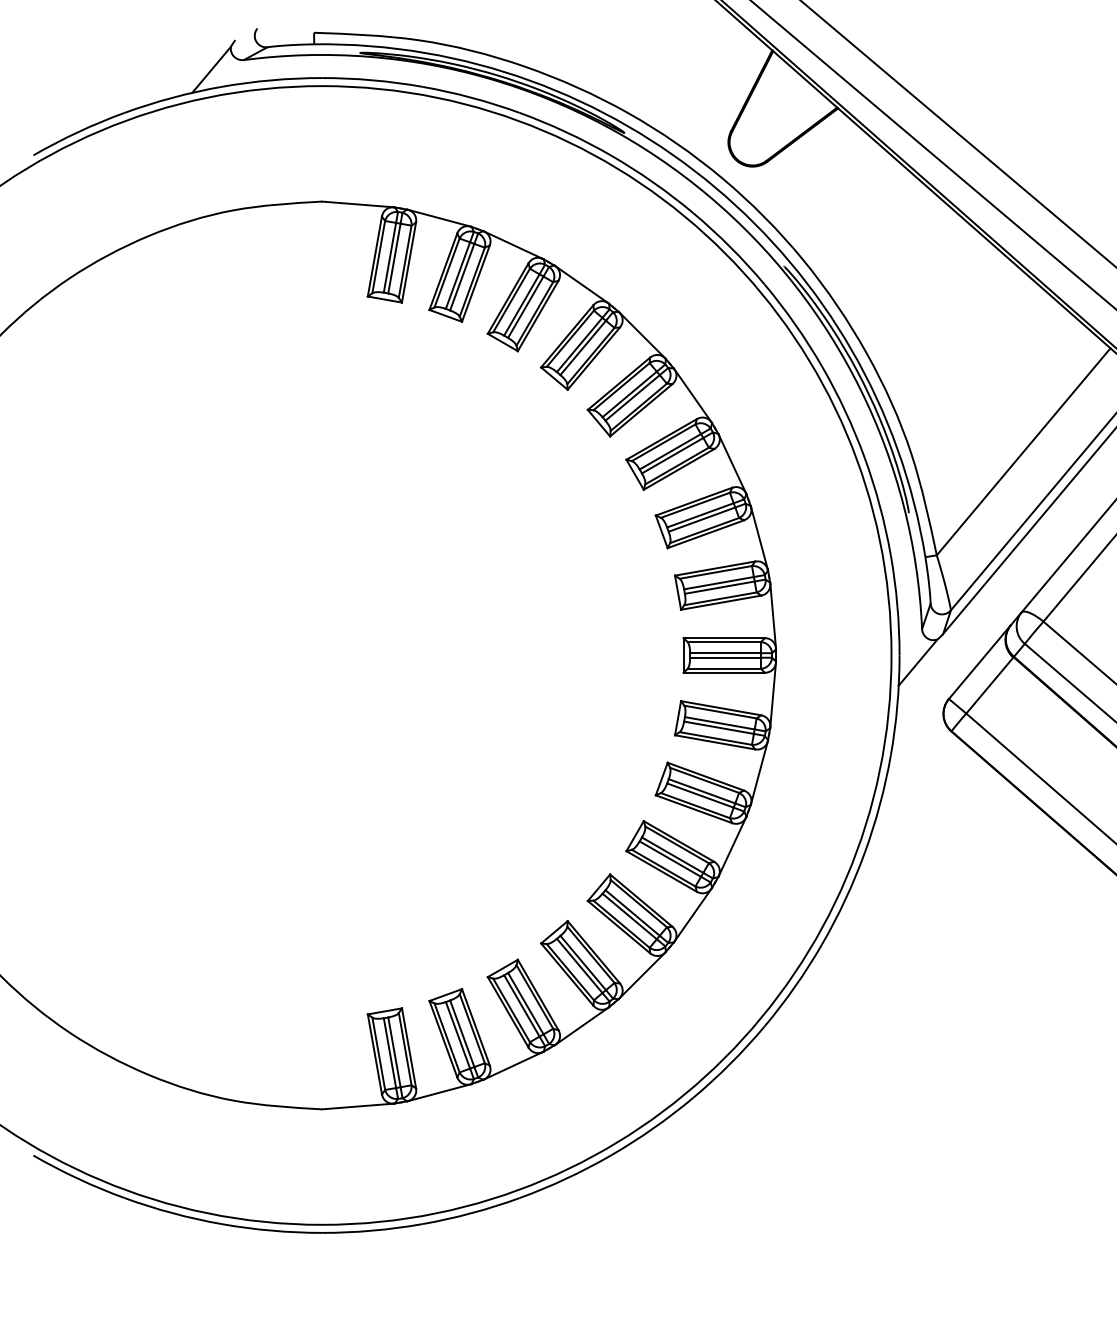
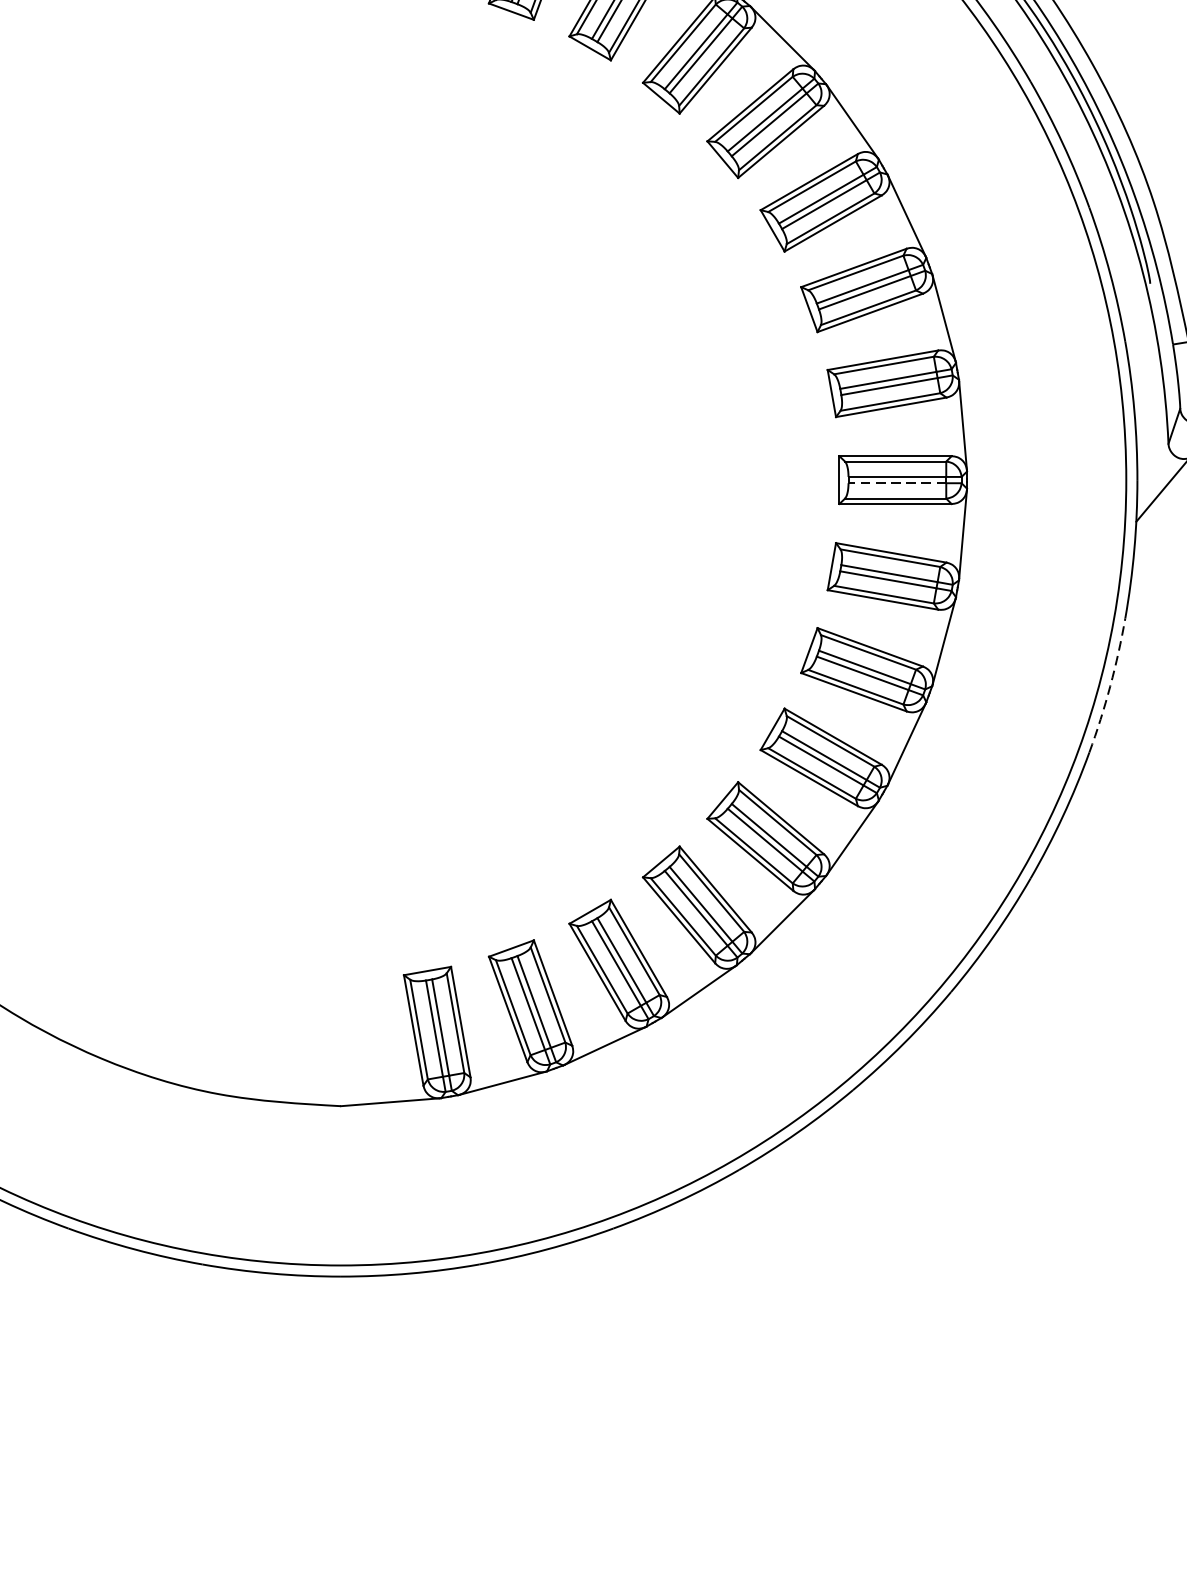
line: (725, 657) -> (897, 482), solid -> dashed
arc: (879, 804) -> (1109, 685), solid -> dashed

